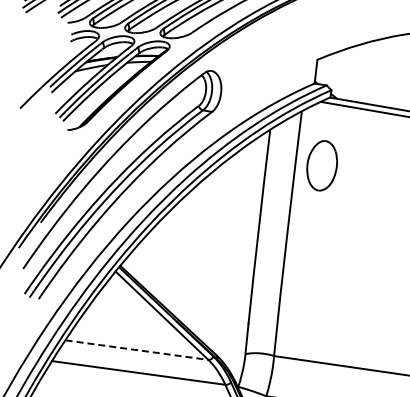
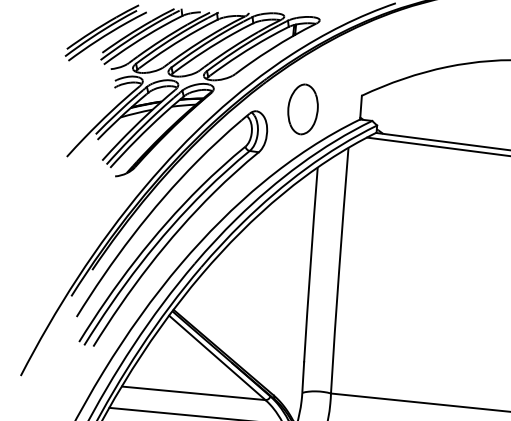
part: (321, 165) -> (302, 109), moved
line: (137, 350) -> (194, 393), dashed -> solid

